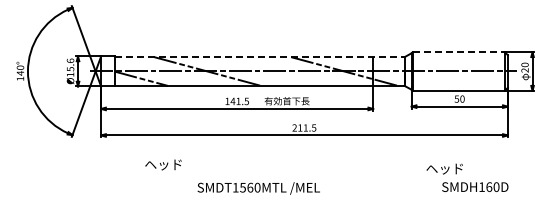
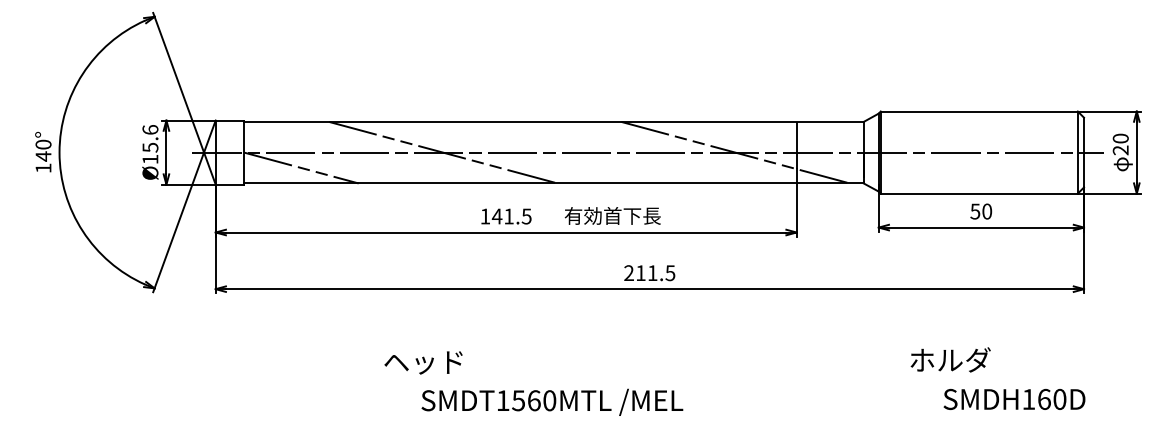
line: (459, 52) -> (980, 112), dashed -> solid
line: (260, 57) -> (555, 122), dashed -> solid
text: (163, 164) -> (423, 361), moved
text: (444, 168) -> (948, 359), ヘッド -> ホルダ

